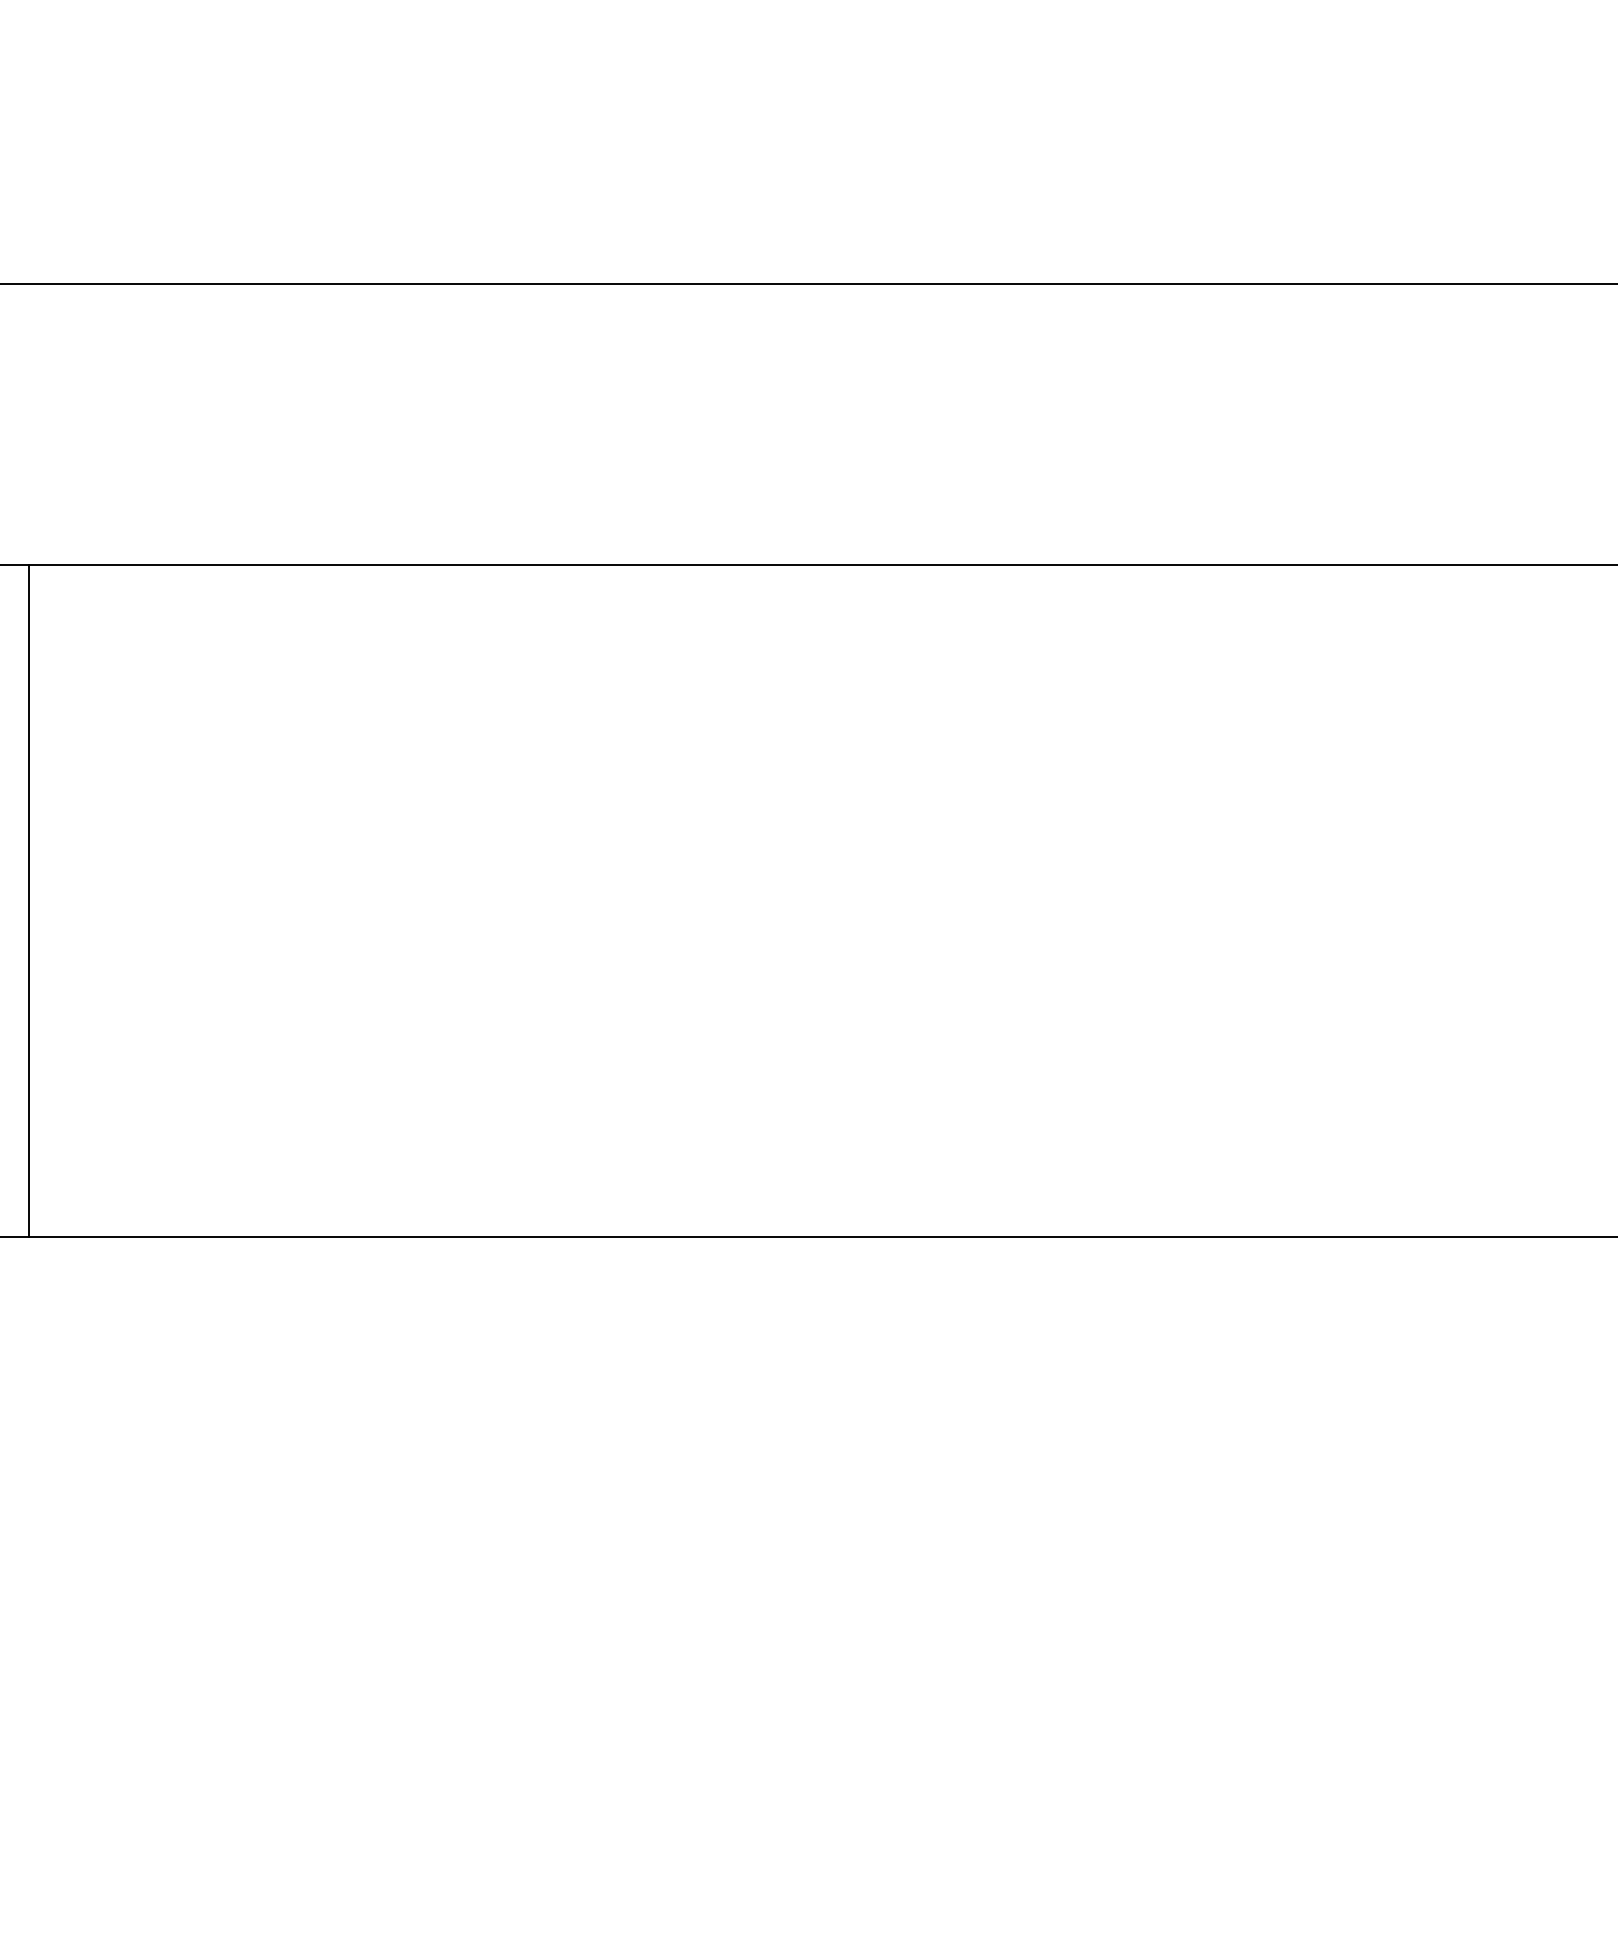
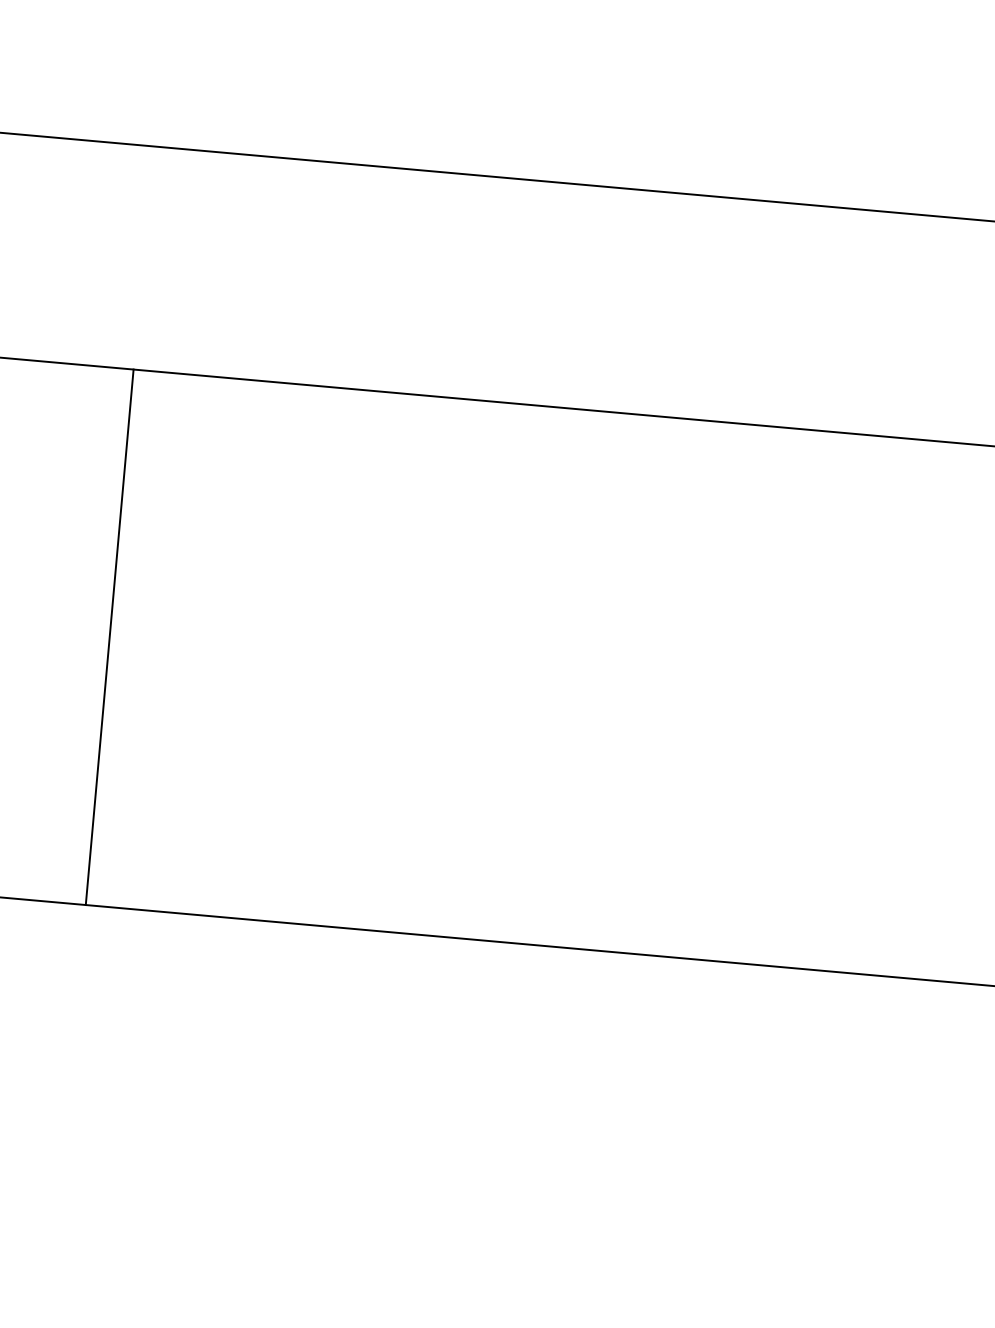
line: (28, 900) -> (109, 636), moved

